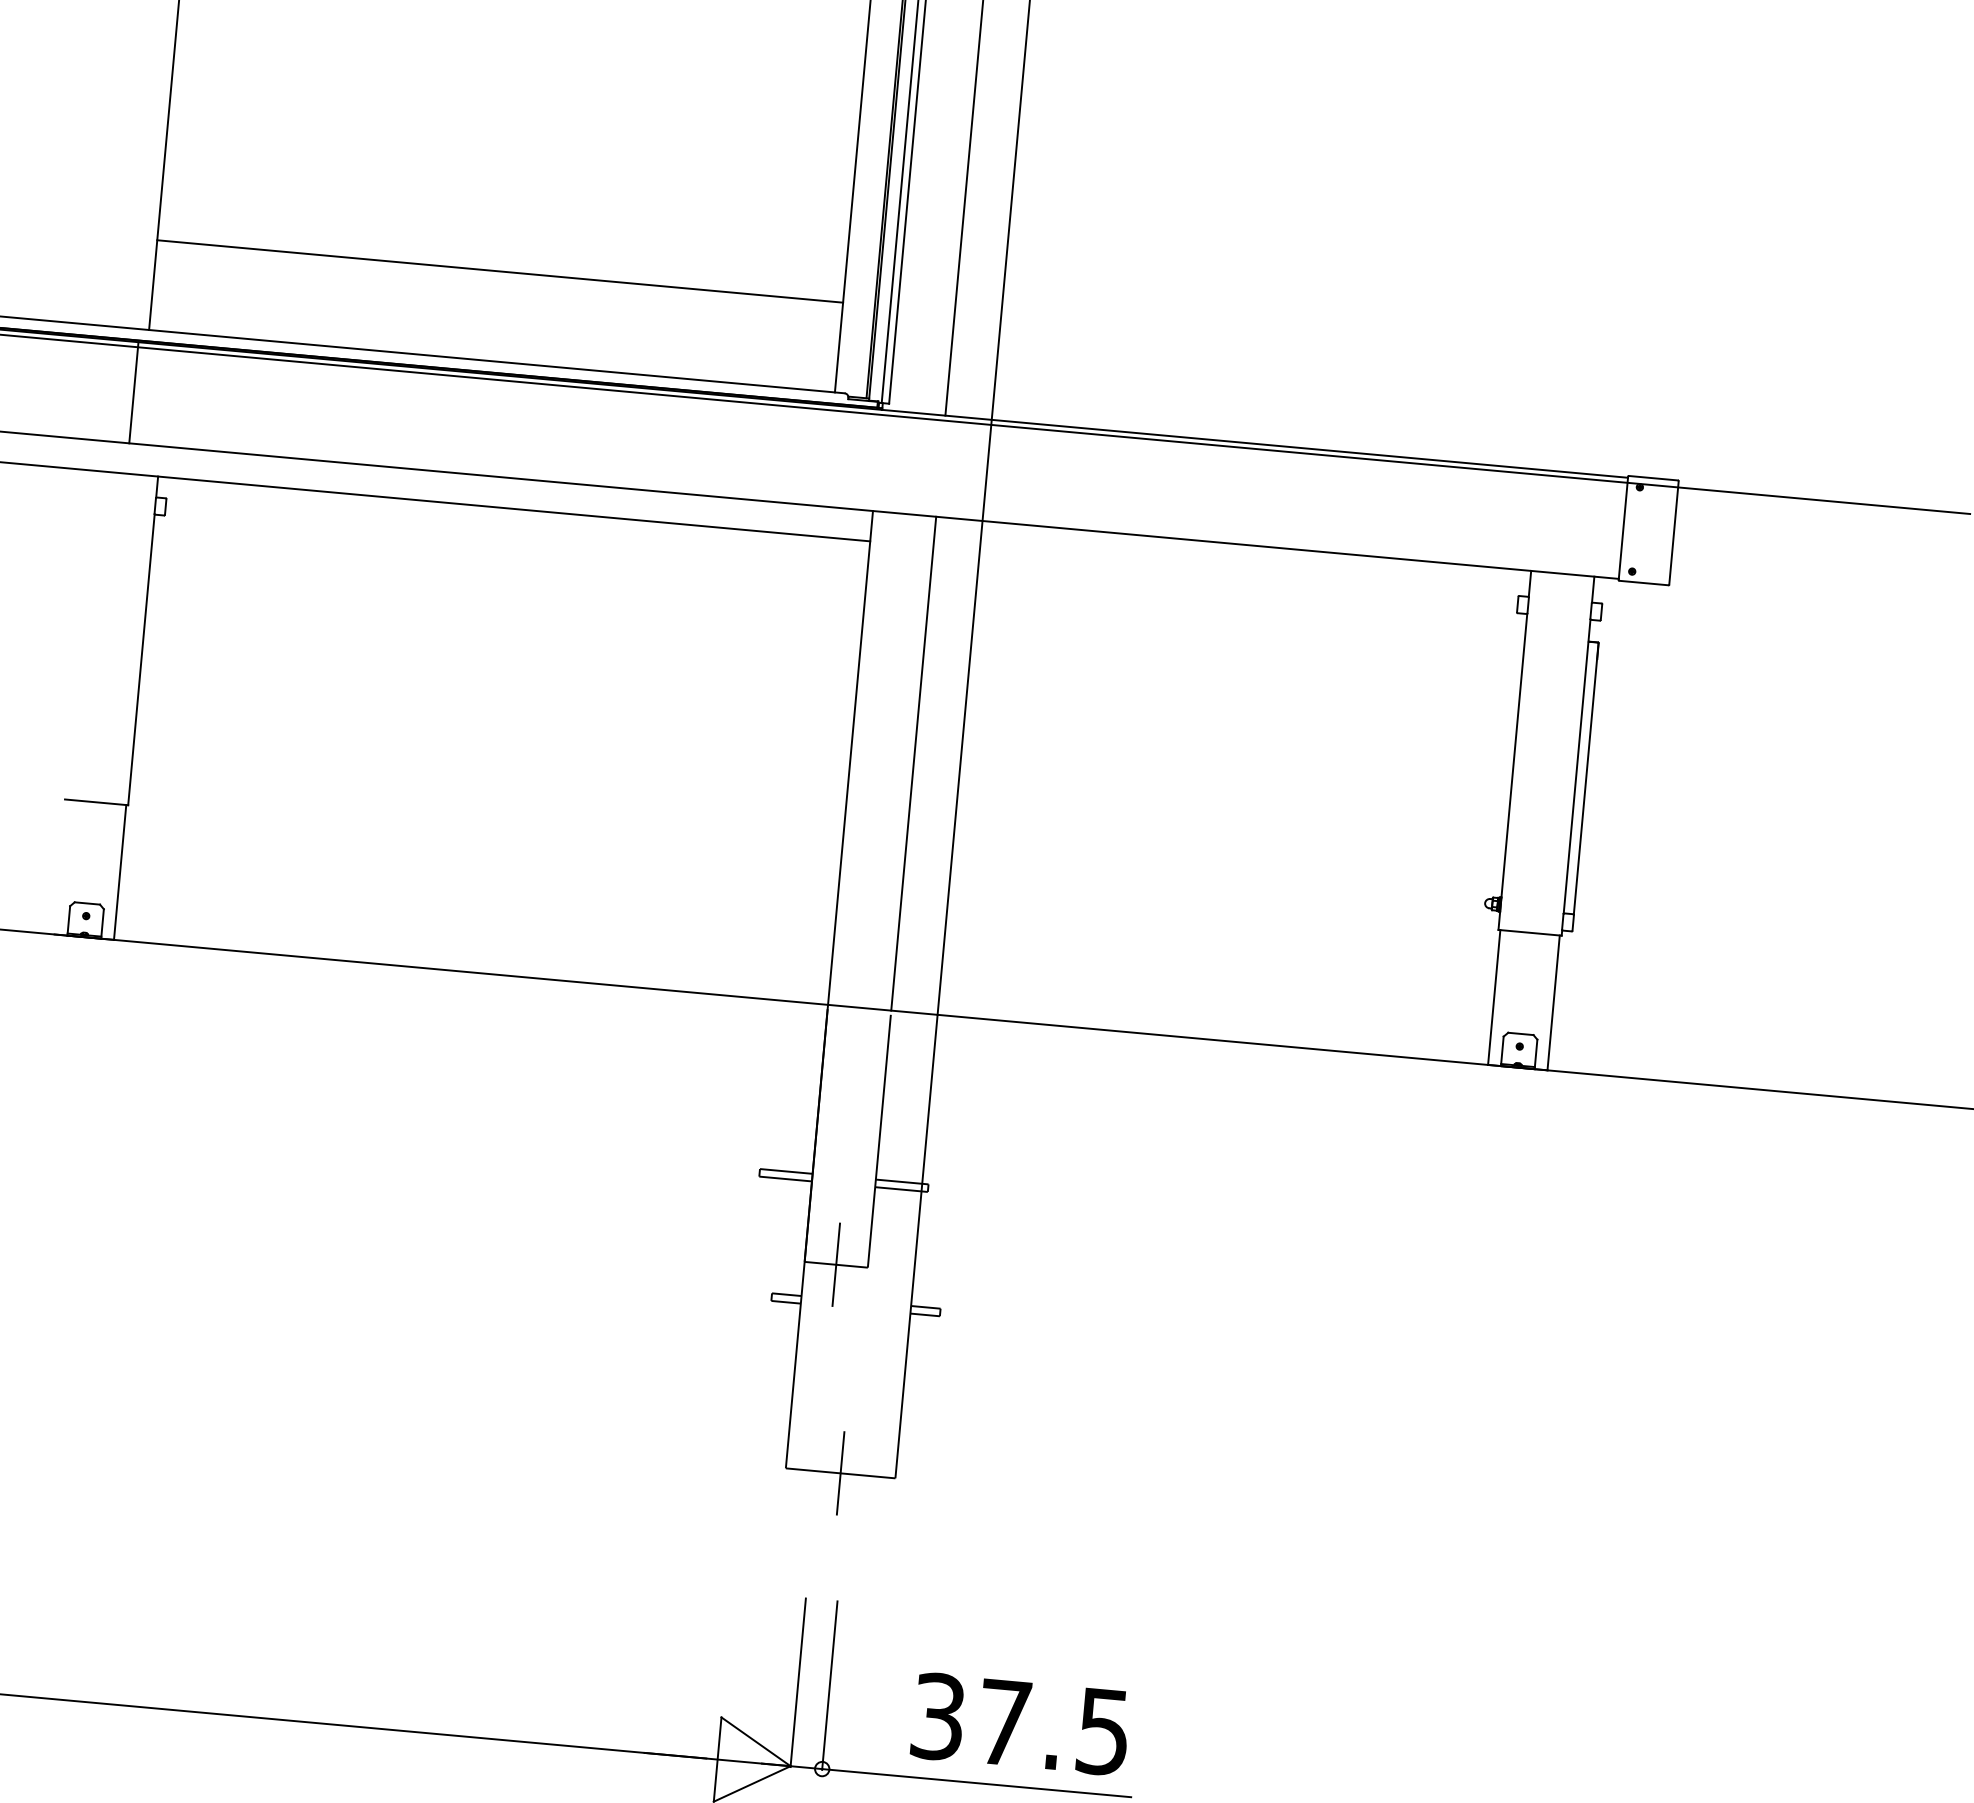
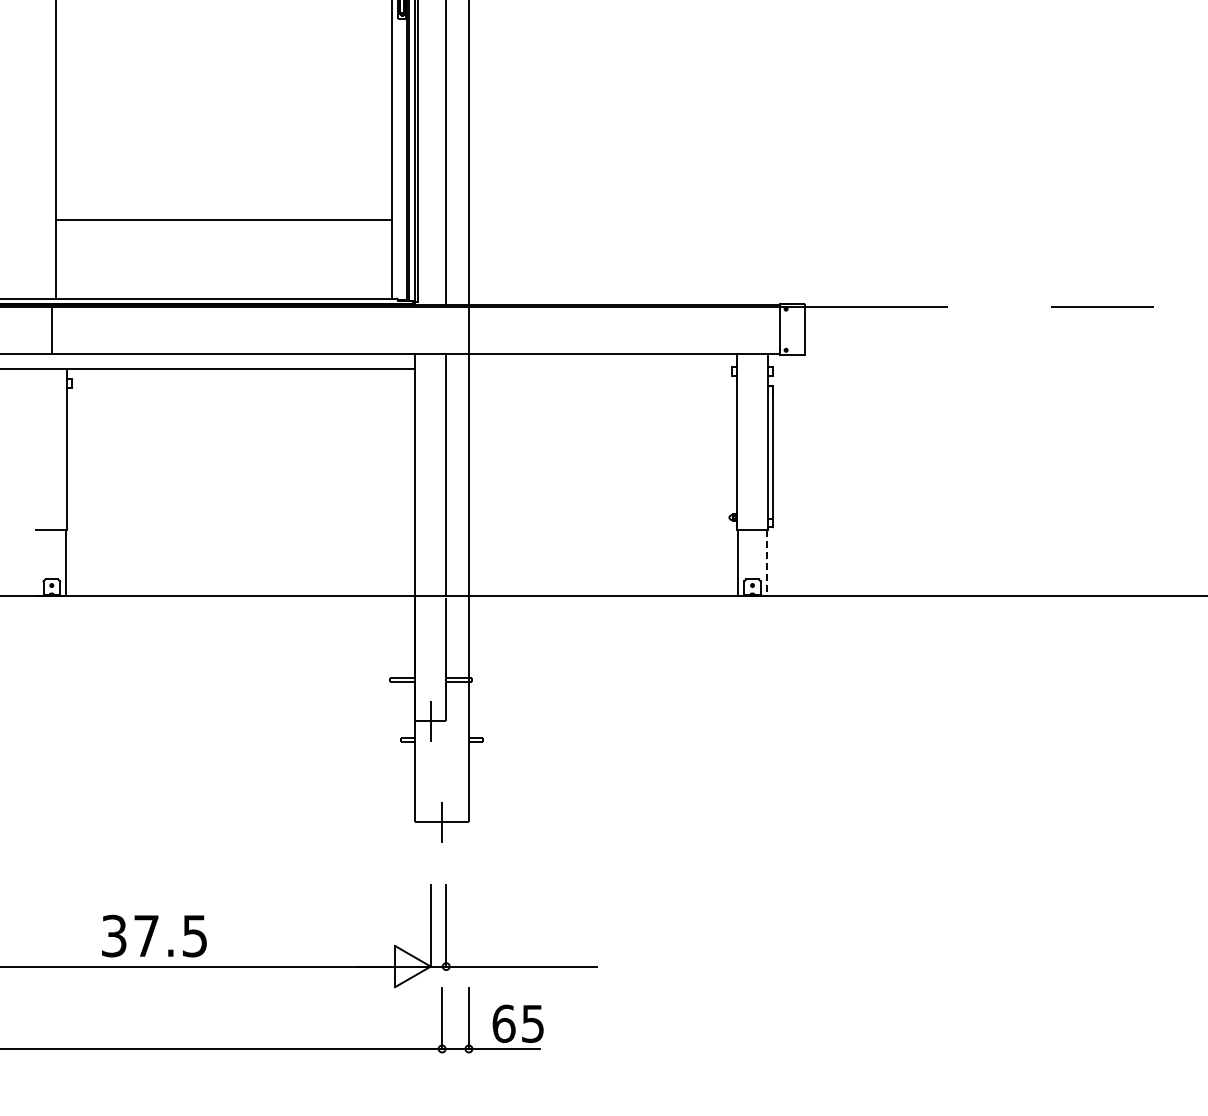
line: (499, 270) -> (223, 219), moved
line: (1554, 1002) -> (767, 562), solid -> dashed
text: (1020, 1723) -> (154, 935), moved

